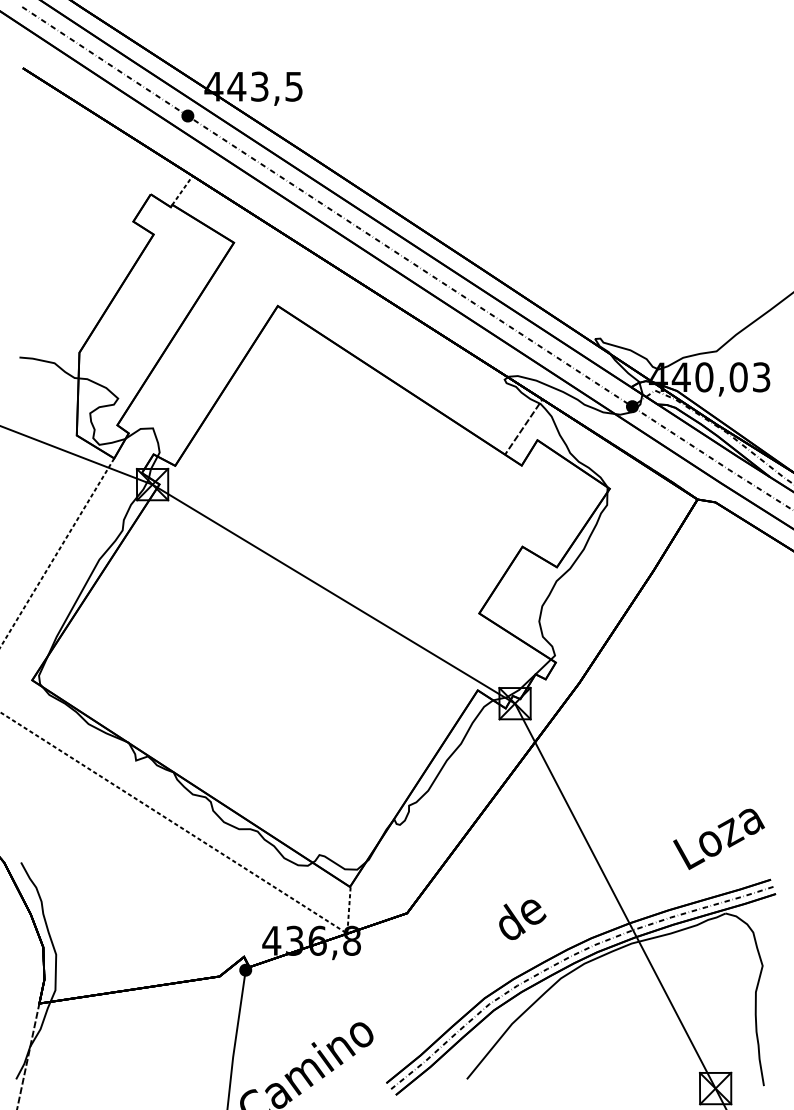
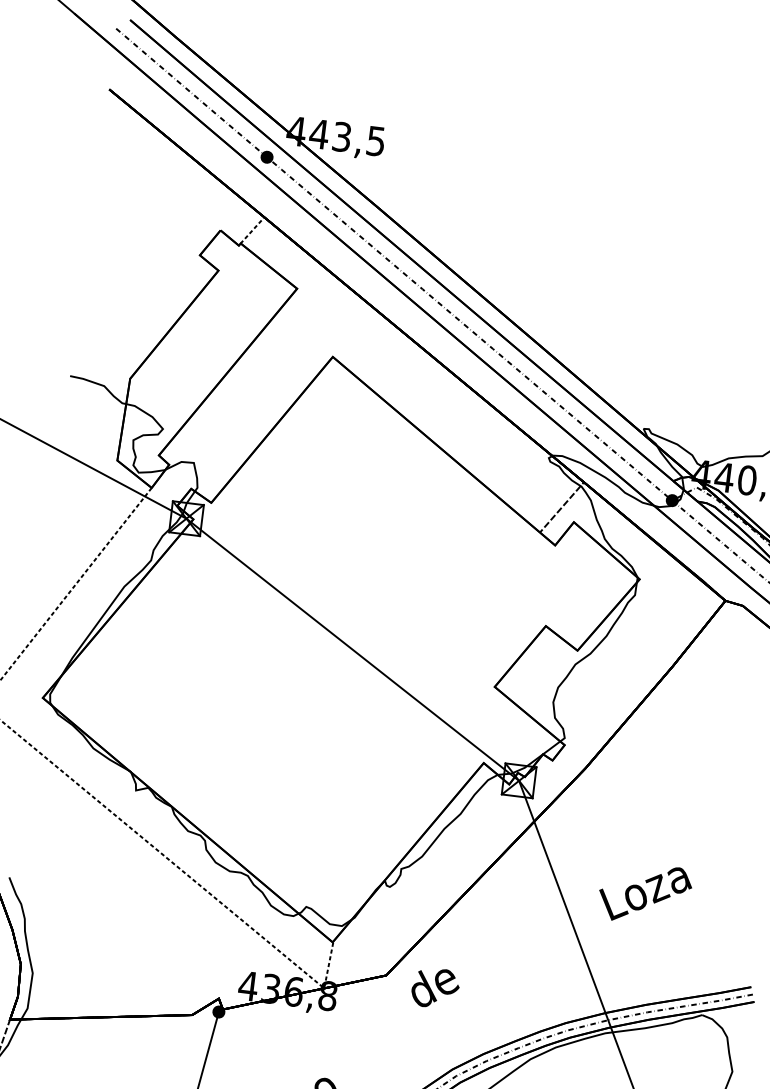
text: (718, 838) -> (644, 893), moved
text: (522, 919) -> (435, 987), moved

